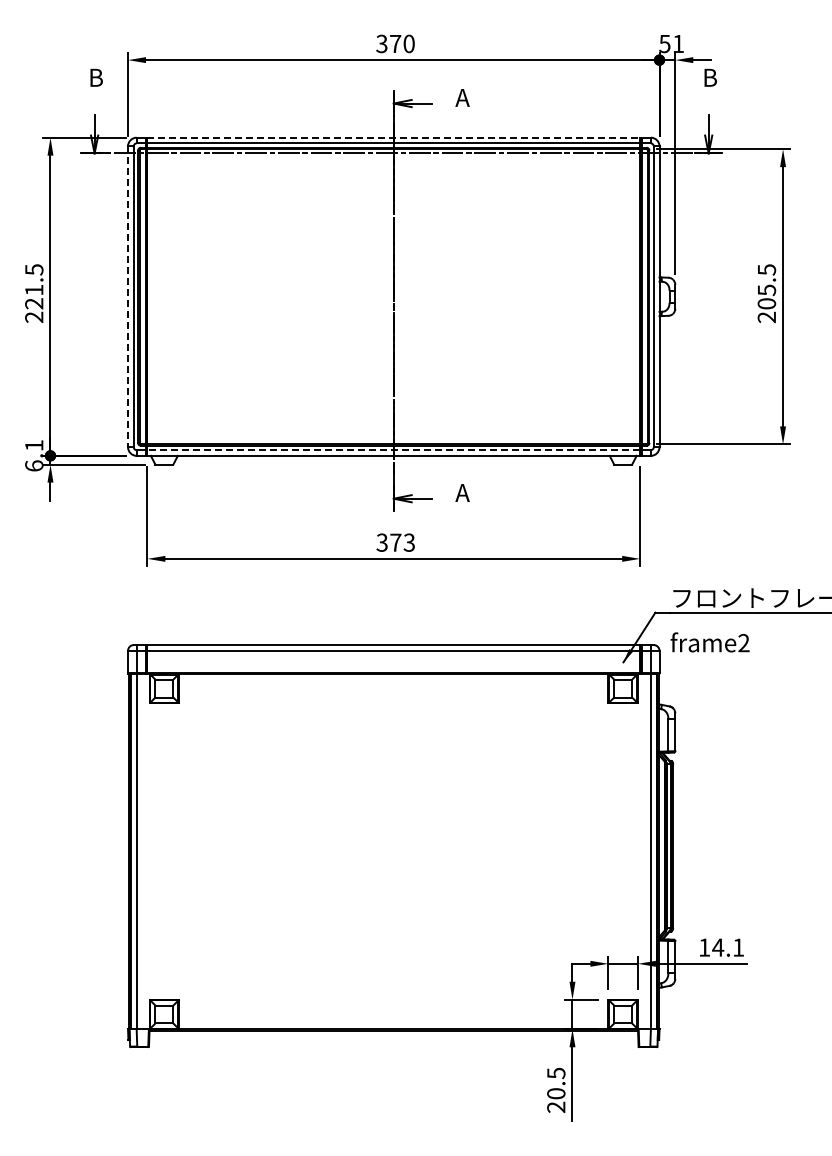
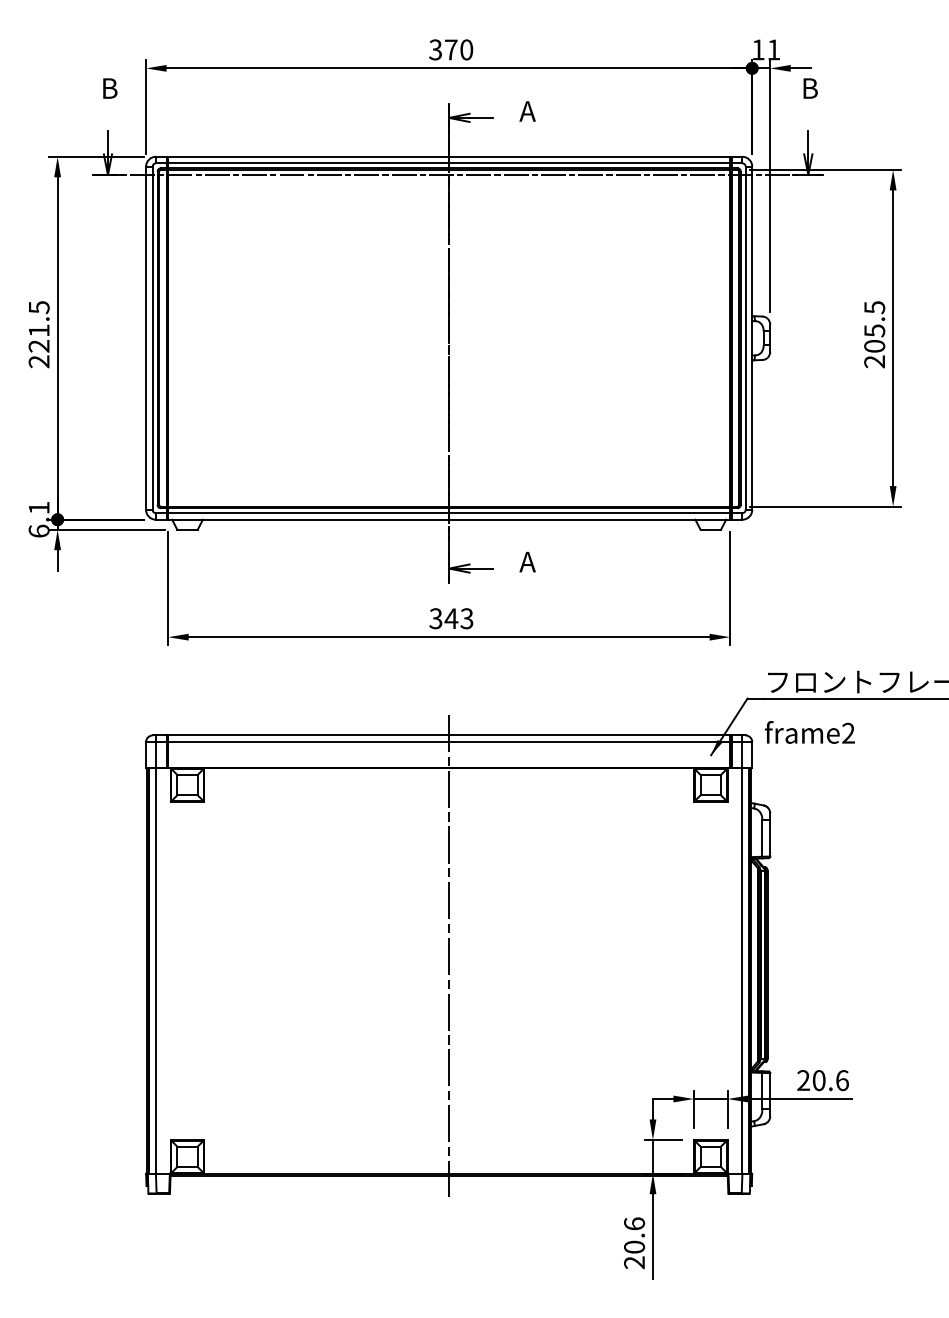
text: (664, 44) -> (757, 50), 51 -> 11
line: (394, 137) -> (449, 156), dashed -> solid
line: (128, 297) -> (146, 339), dashed -> solid
line: (393, 450) -> (448, 513), dashed -> solid
text: (395, 542) -> (451, 618), 373 -> 343
line: (393, 838) -> (448, 956), added
text: (721, 947) -> (822, 1080), 14.1 -> 20.6
text: (556, 1073) -> (634, 1224), 20.5 -> 20.6

